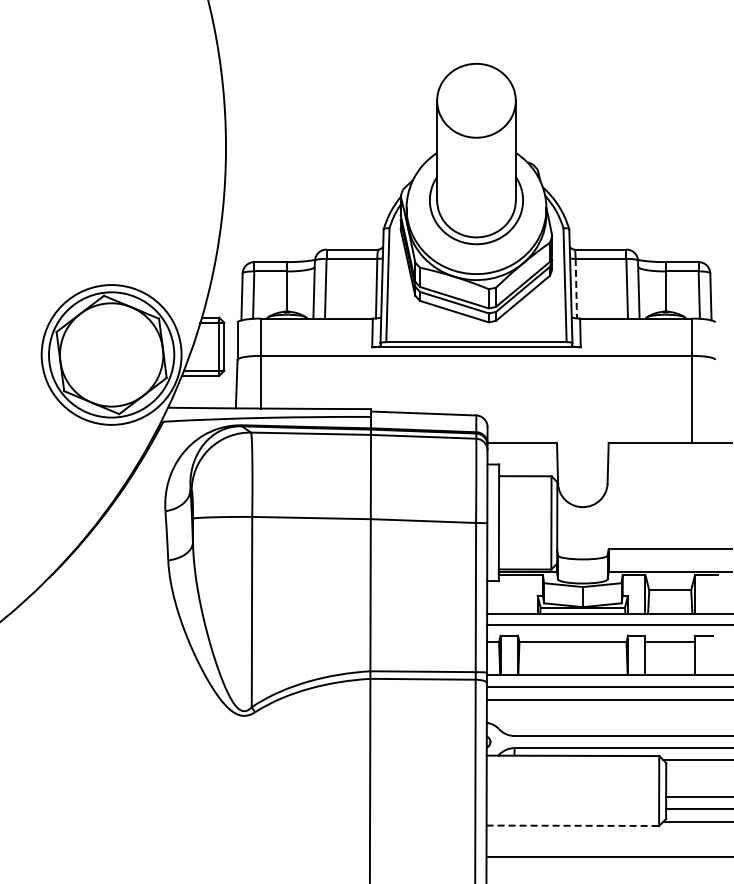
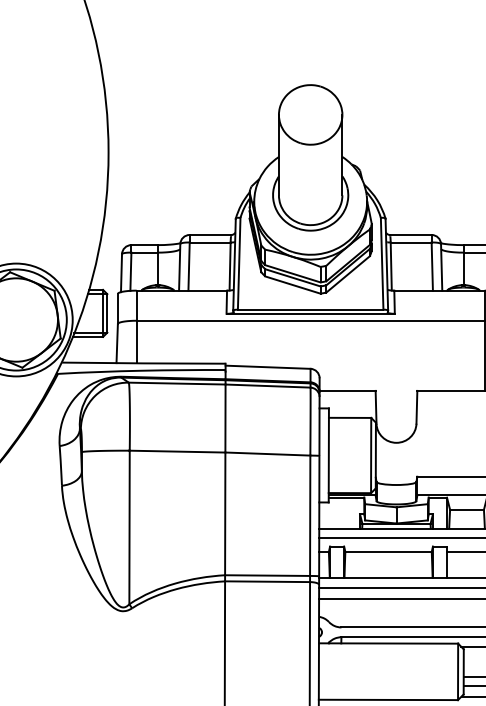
line: (576, 288) -> (391, 266), dashed -> solid
line: (573, 825) -> (388, 699), dashed -> solid

